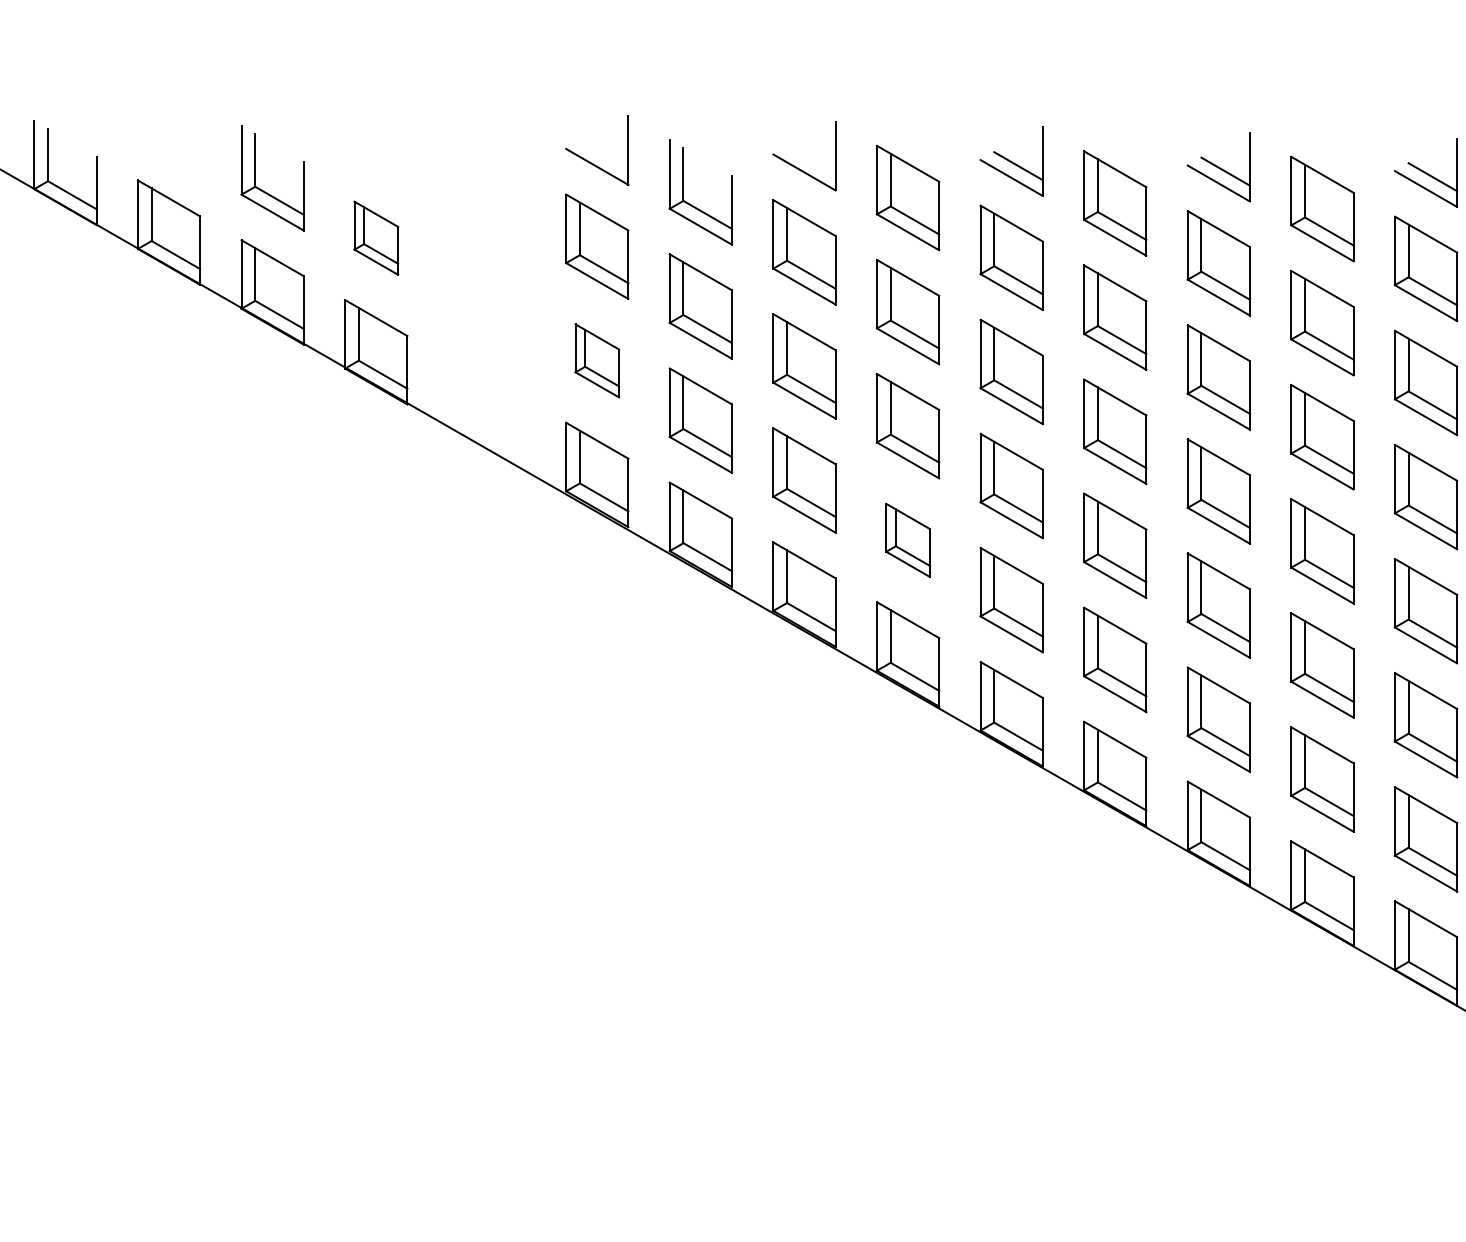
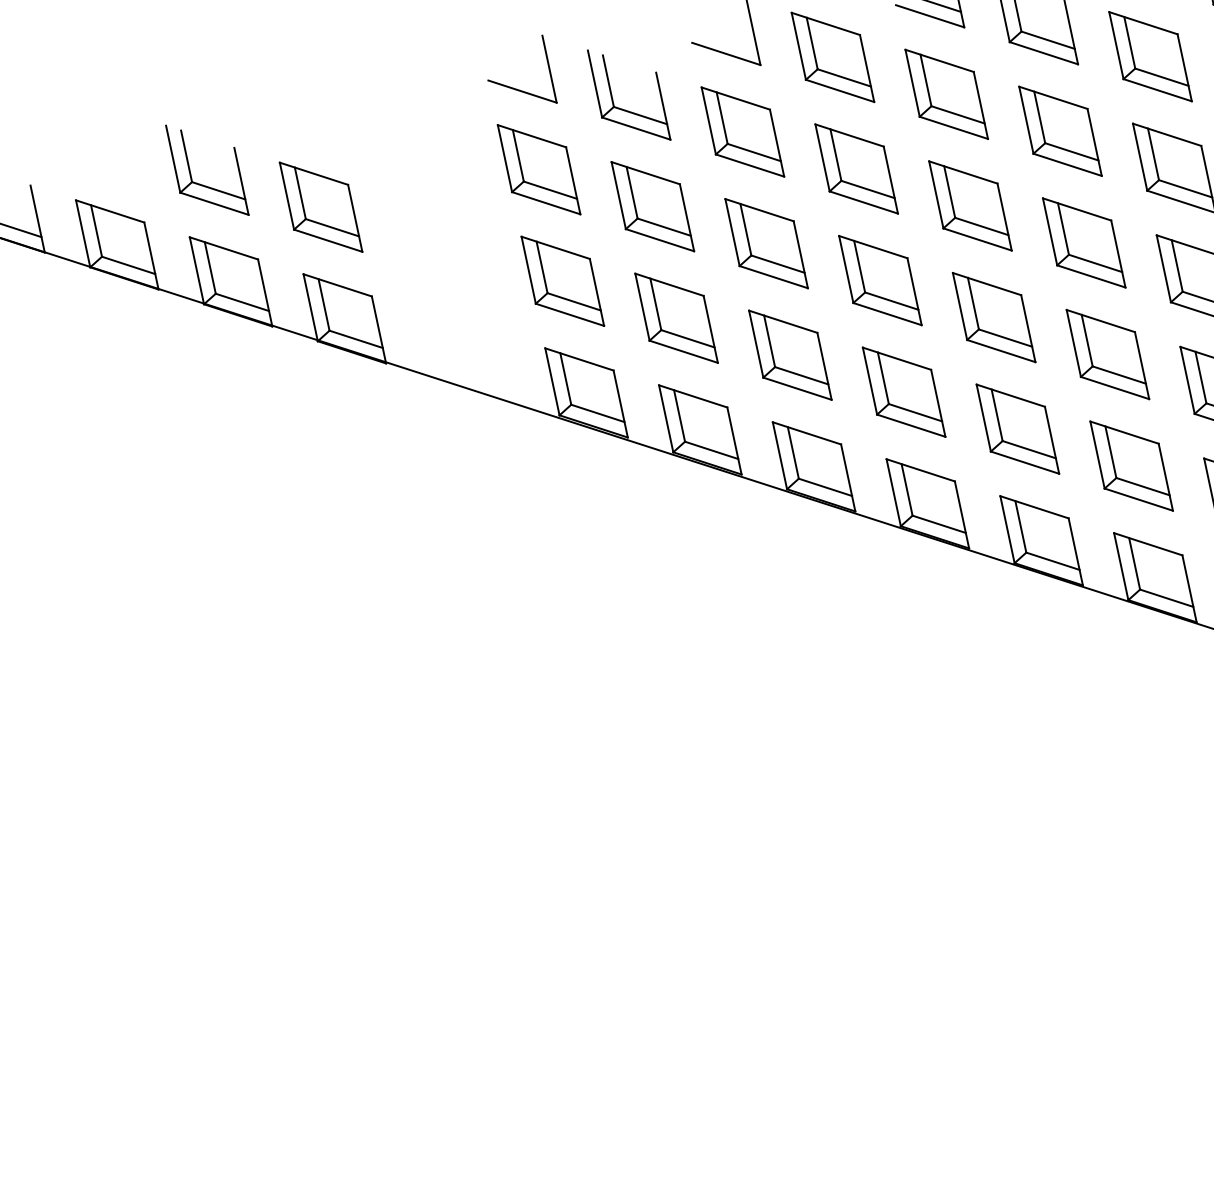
part: (376, 238) -> (321, 207), size x1.43
part: (597, 360) -> (562, 280), size x1.43
part: (907, 540) -> (903, 392), size x1.43

